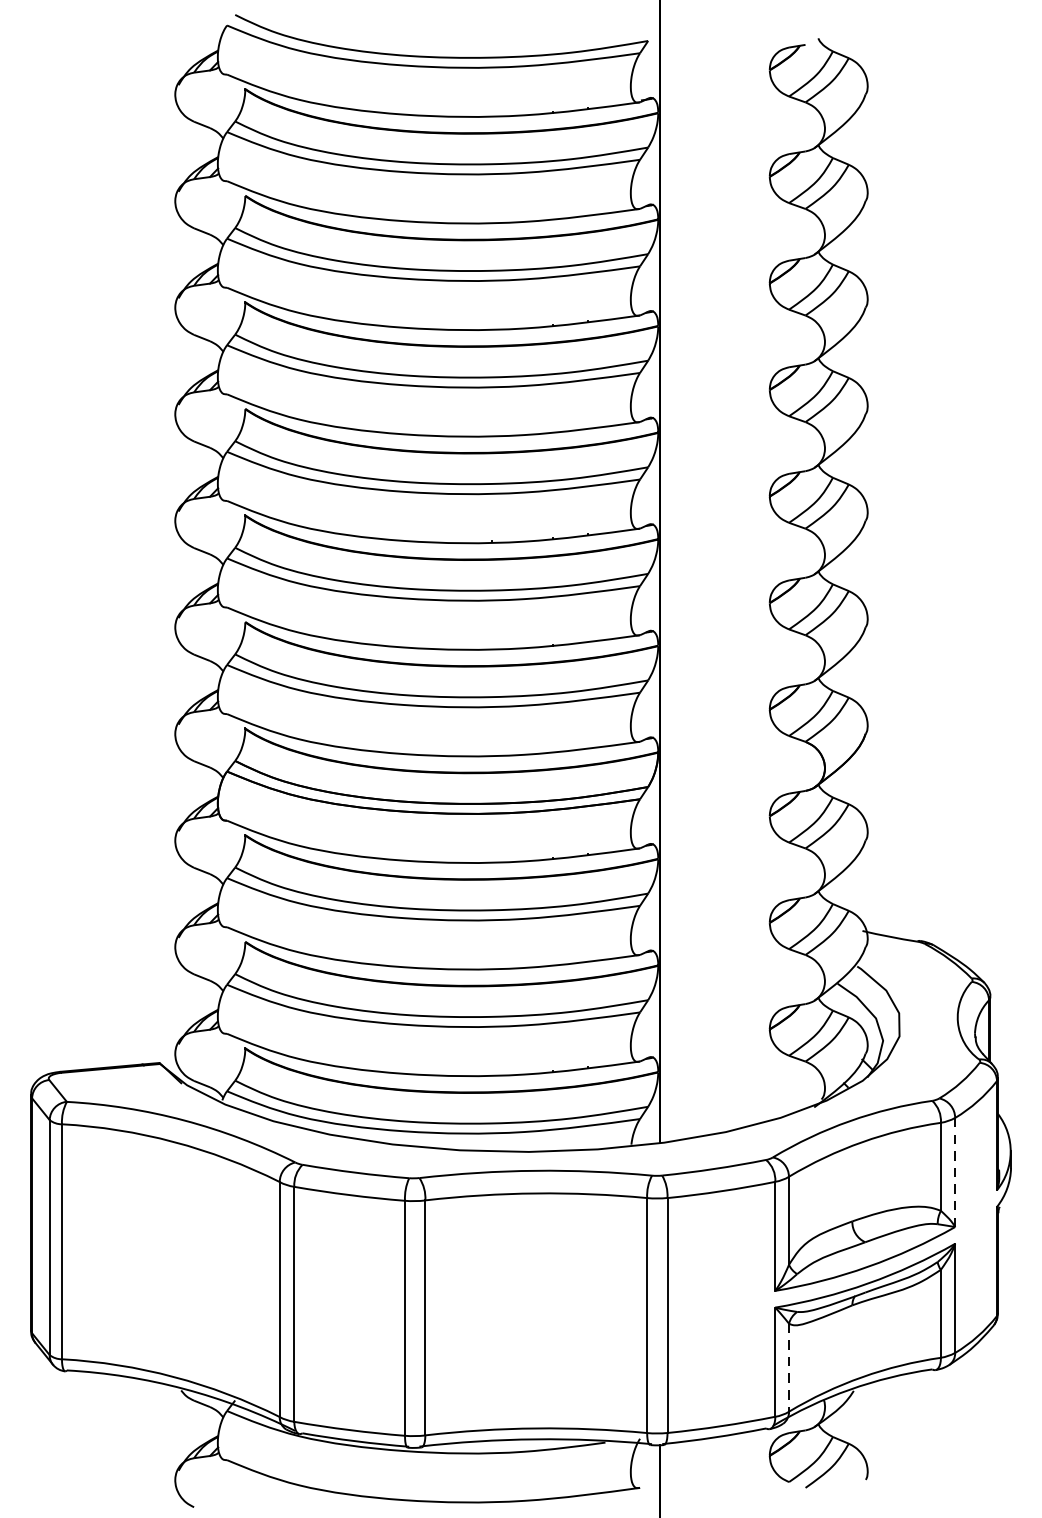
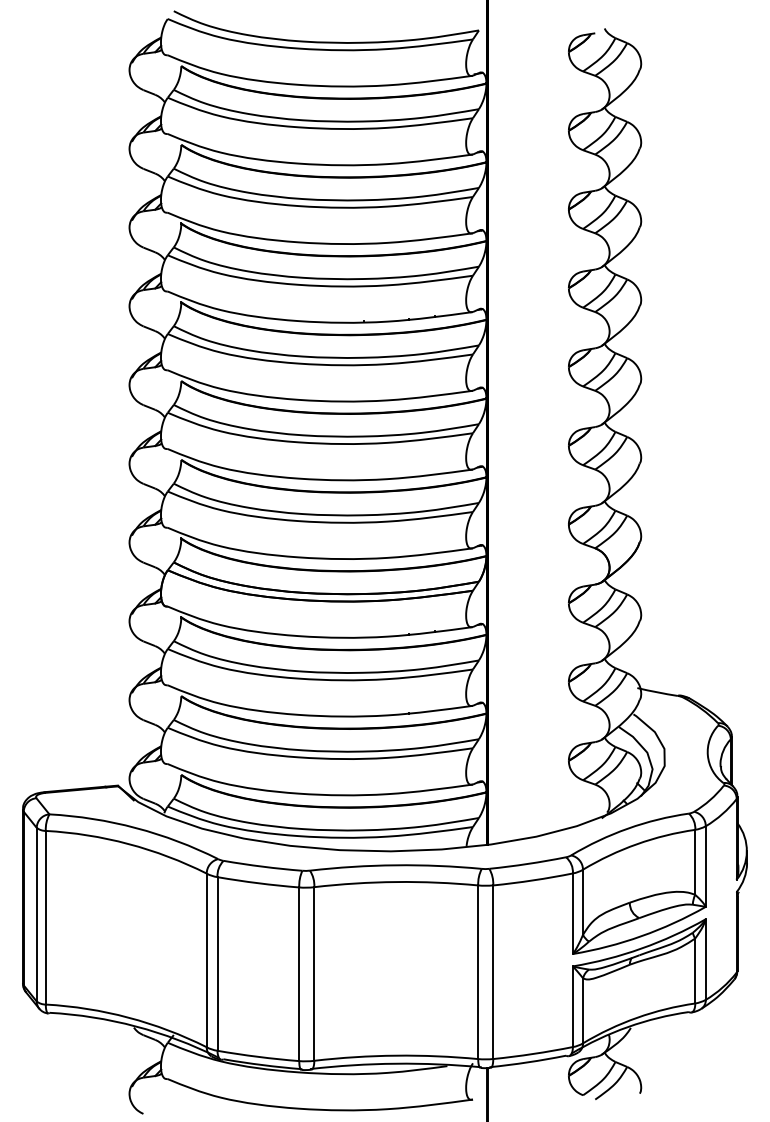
line: (954, 1173) -> (705, 867), dashed -> solid
line: (789, 1367) -> (583, 1010), dashed -> solid

